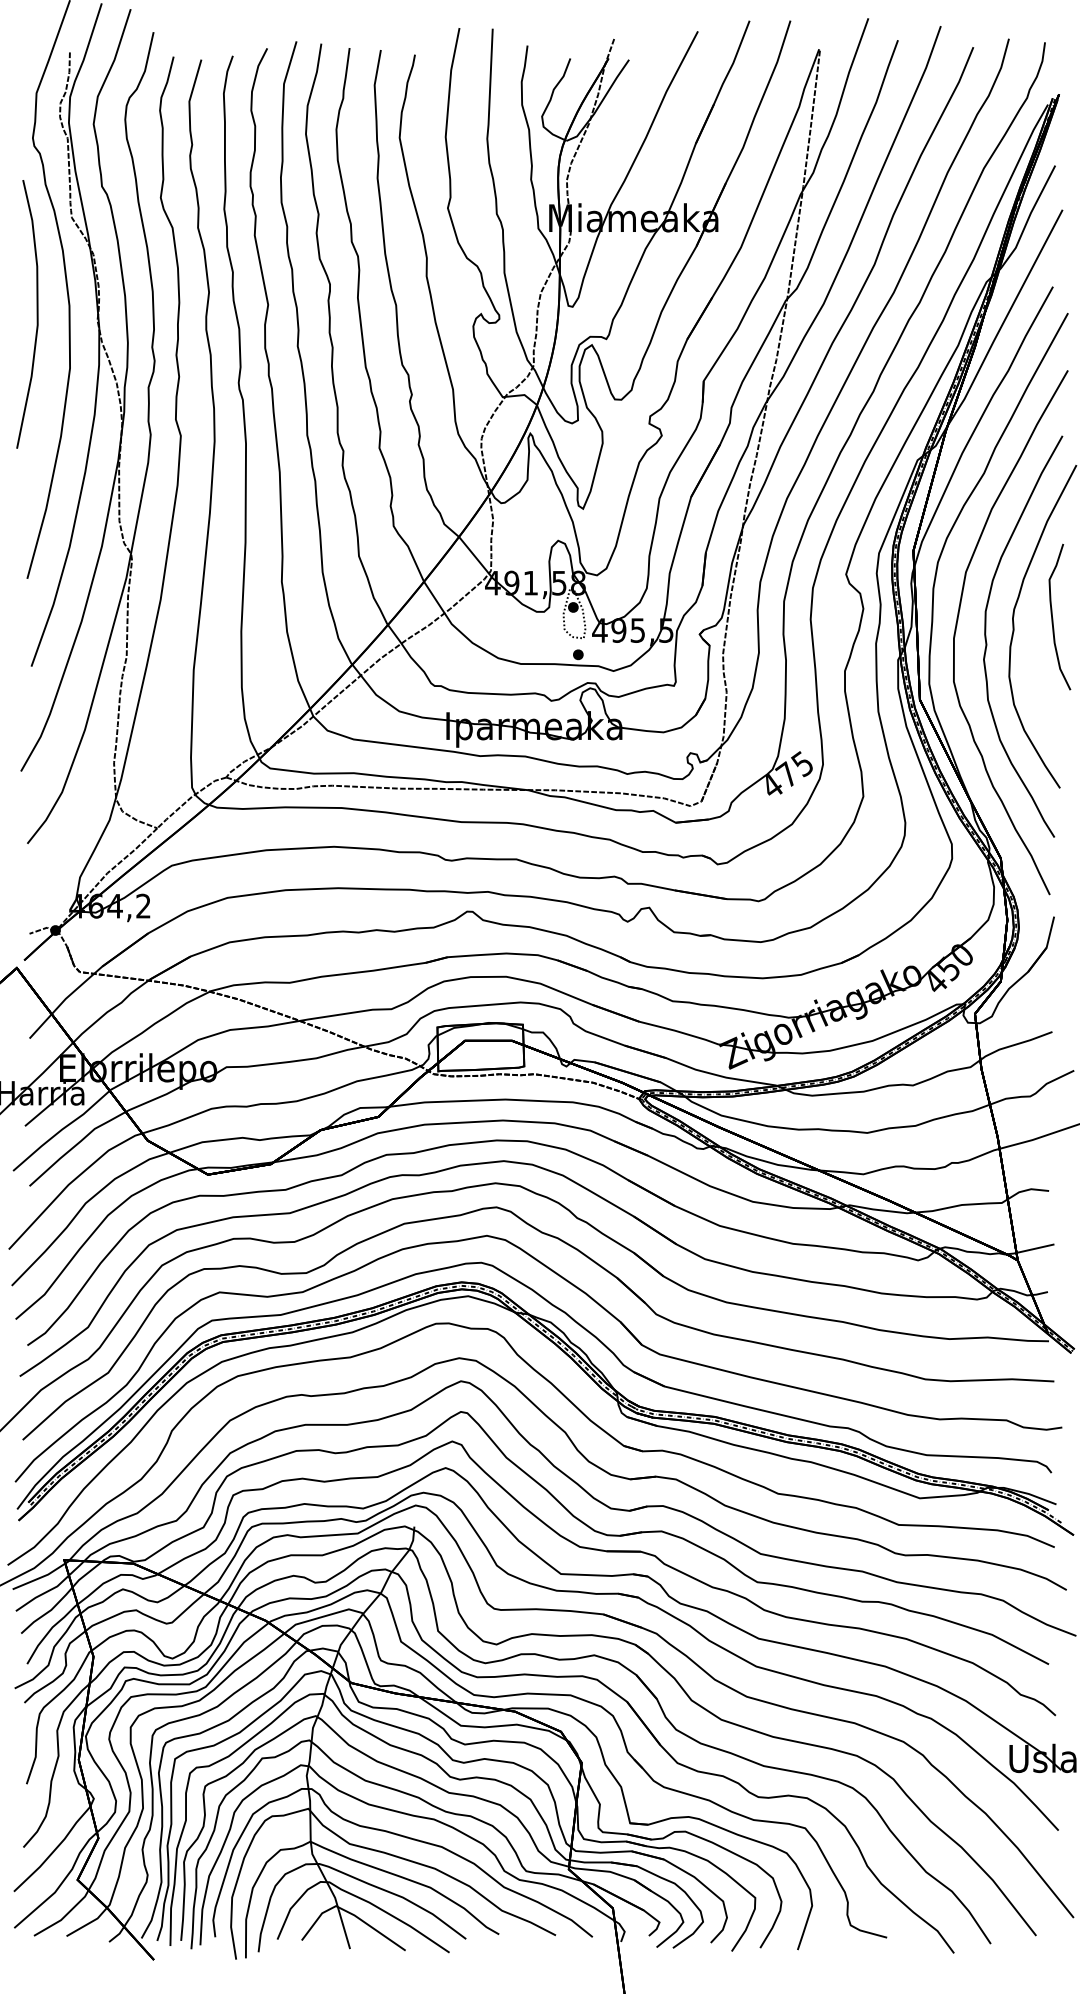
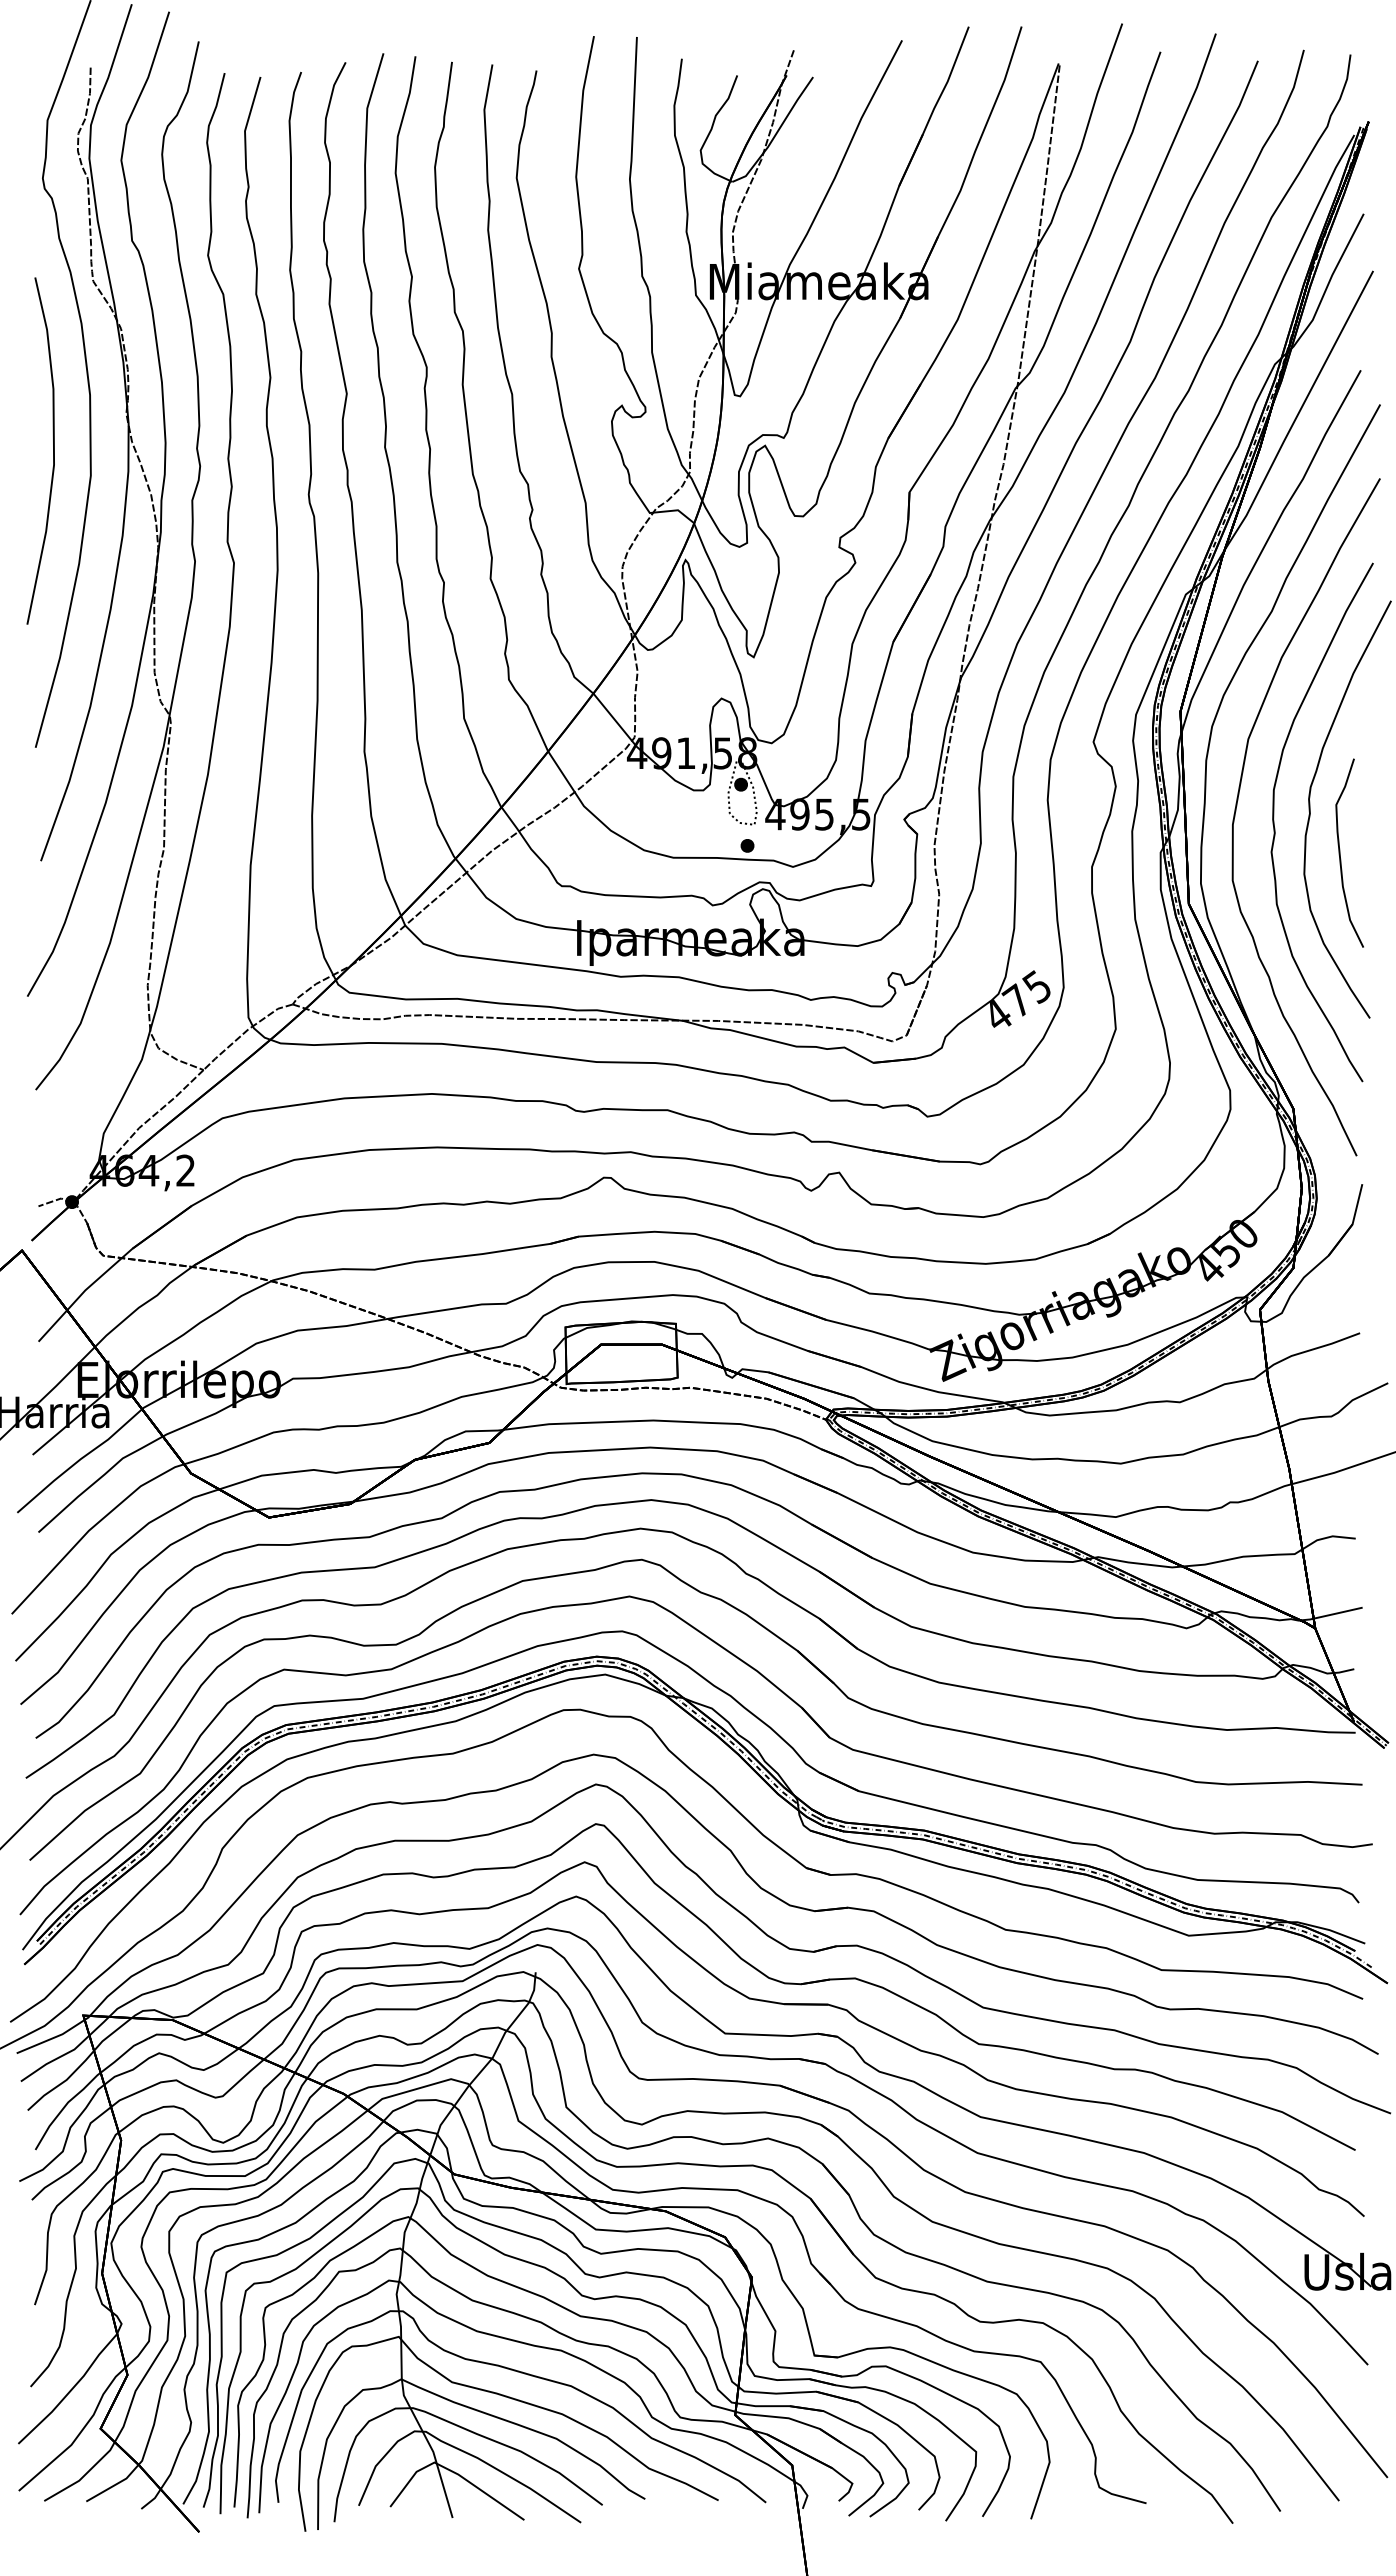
curve: (37, 313) -> (53, 450), moved
curve: (1052, 616) -> (1340, 852), moved

